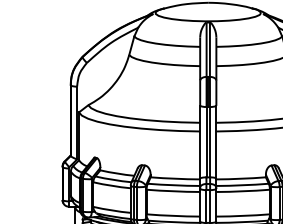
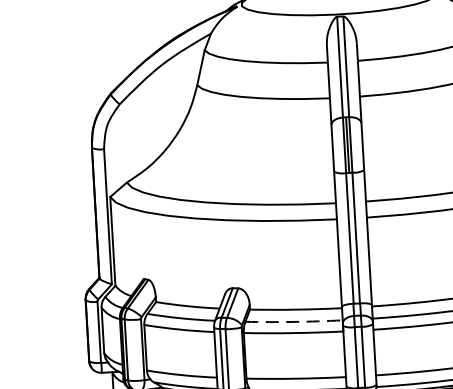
arc: (173, 185) -> (293, 322), solid -> dashed

